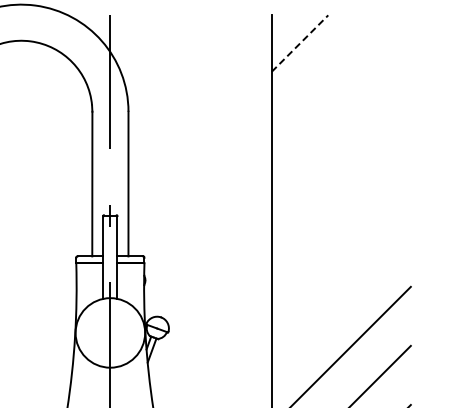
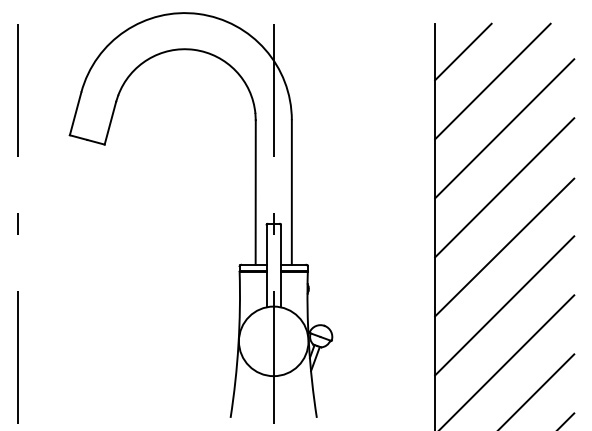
line: (300, 44) -> (463, 52), dashed -> solid
line: (329, 73) -> (492, 81), added
line: (341, 120) -> (504, 128), added
line: (341, 179) -> (504, 187), added
line: (341, 239) -> (504, 247), added
line: (341, 297) -> (504, 305), added

